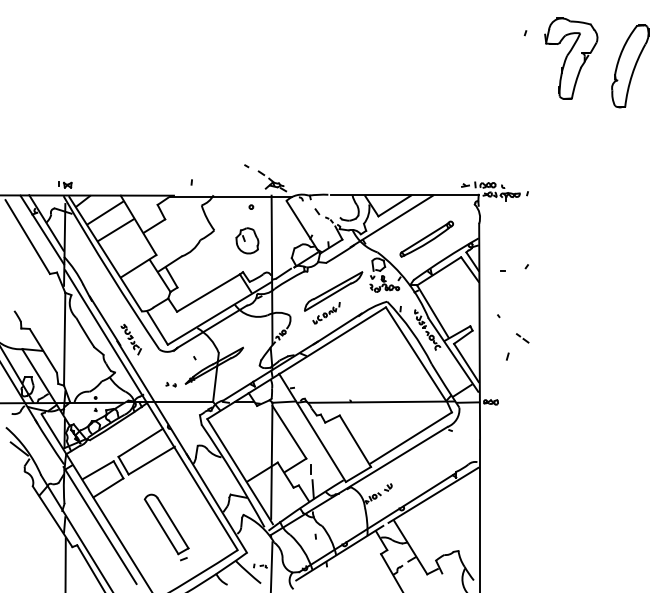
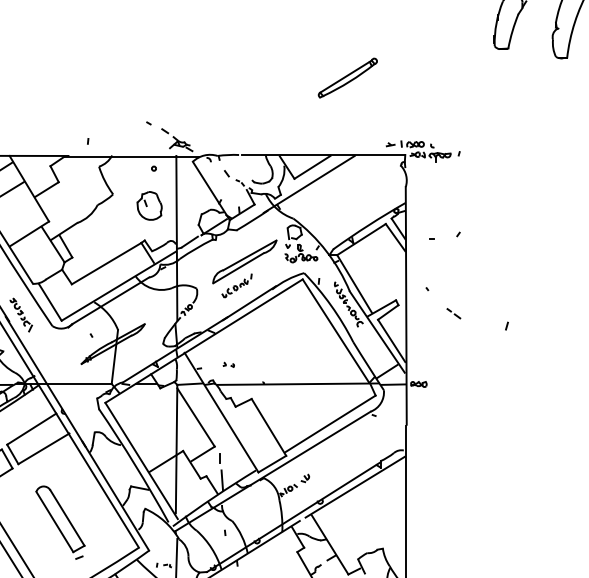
part: (426, 238) -> (347, 77), moved
line: (507, 356) -> (506, 325), moved
part: (170, 384) -> (228, 364), moved

